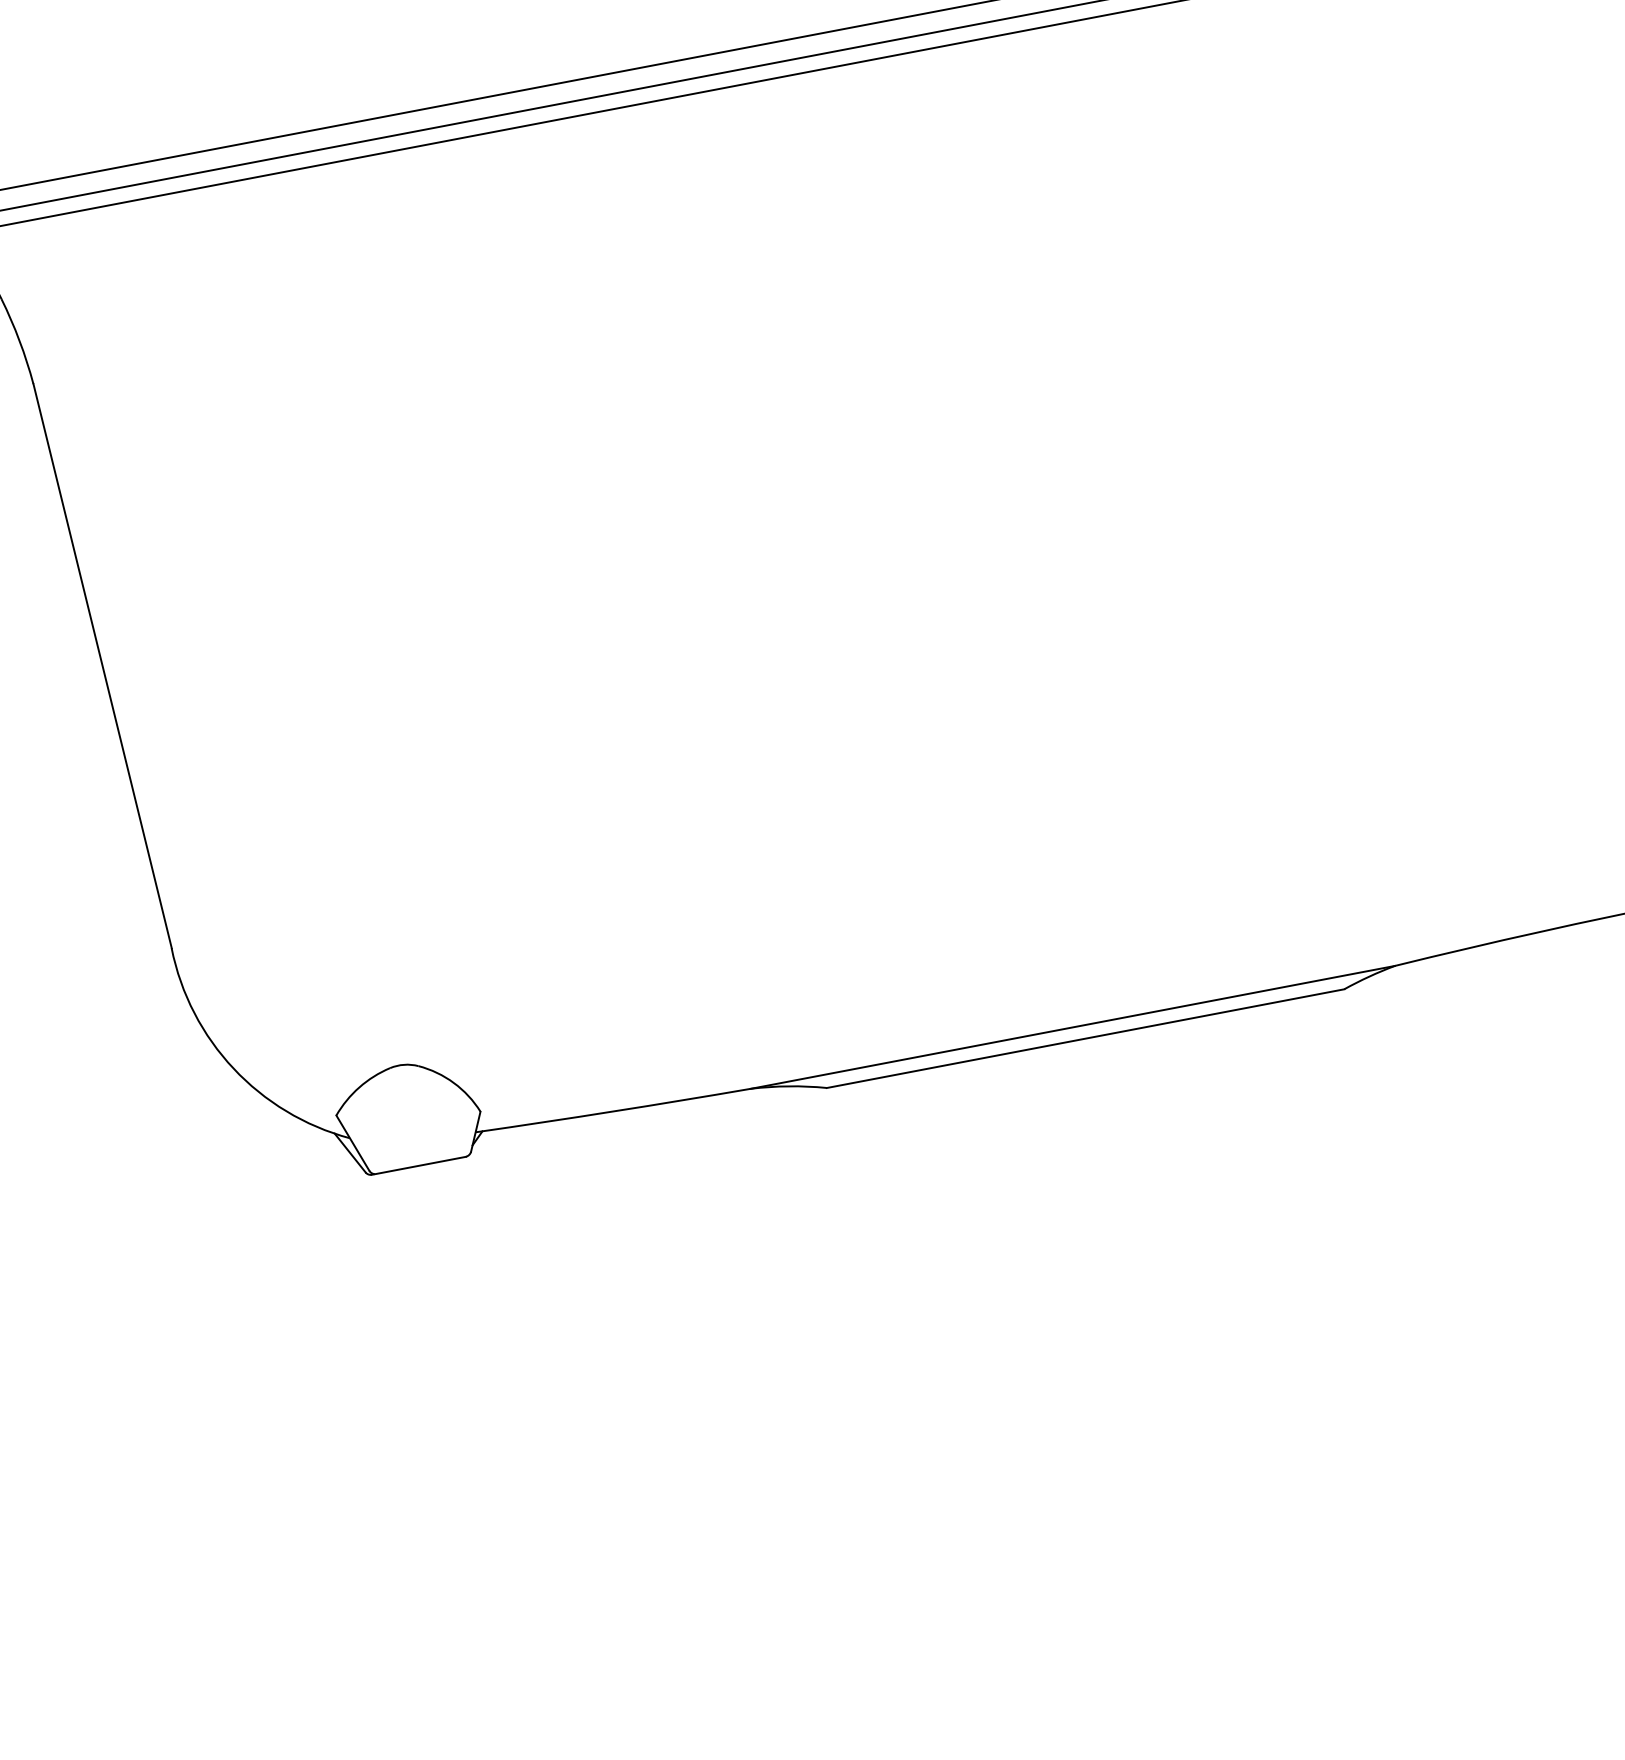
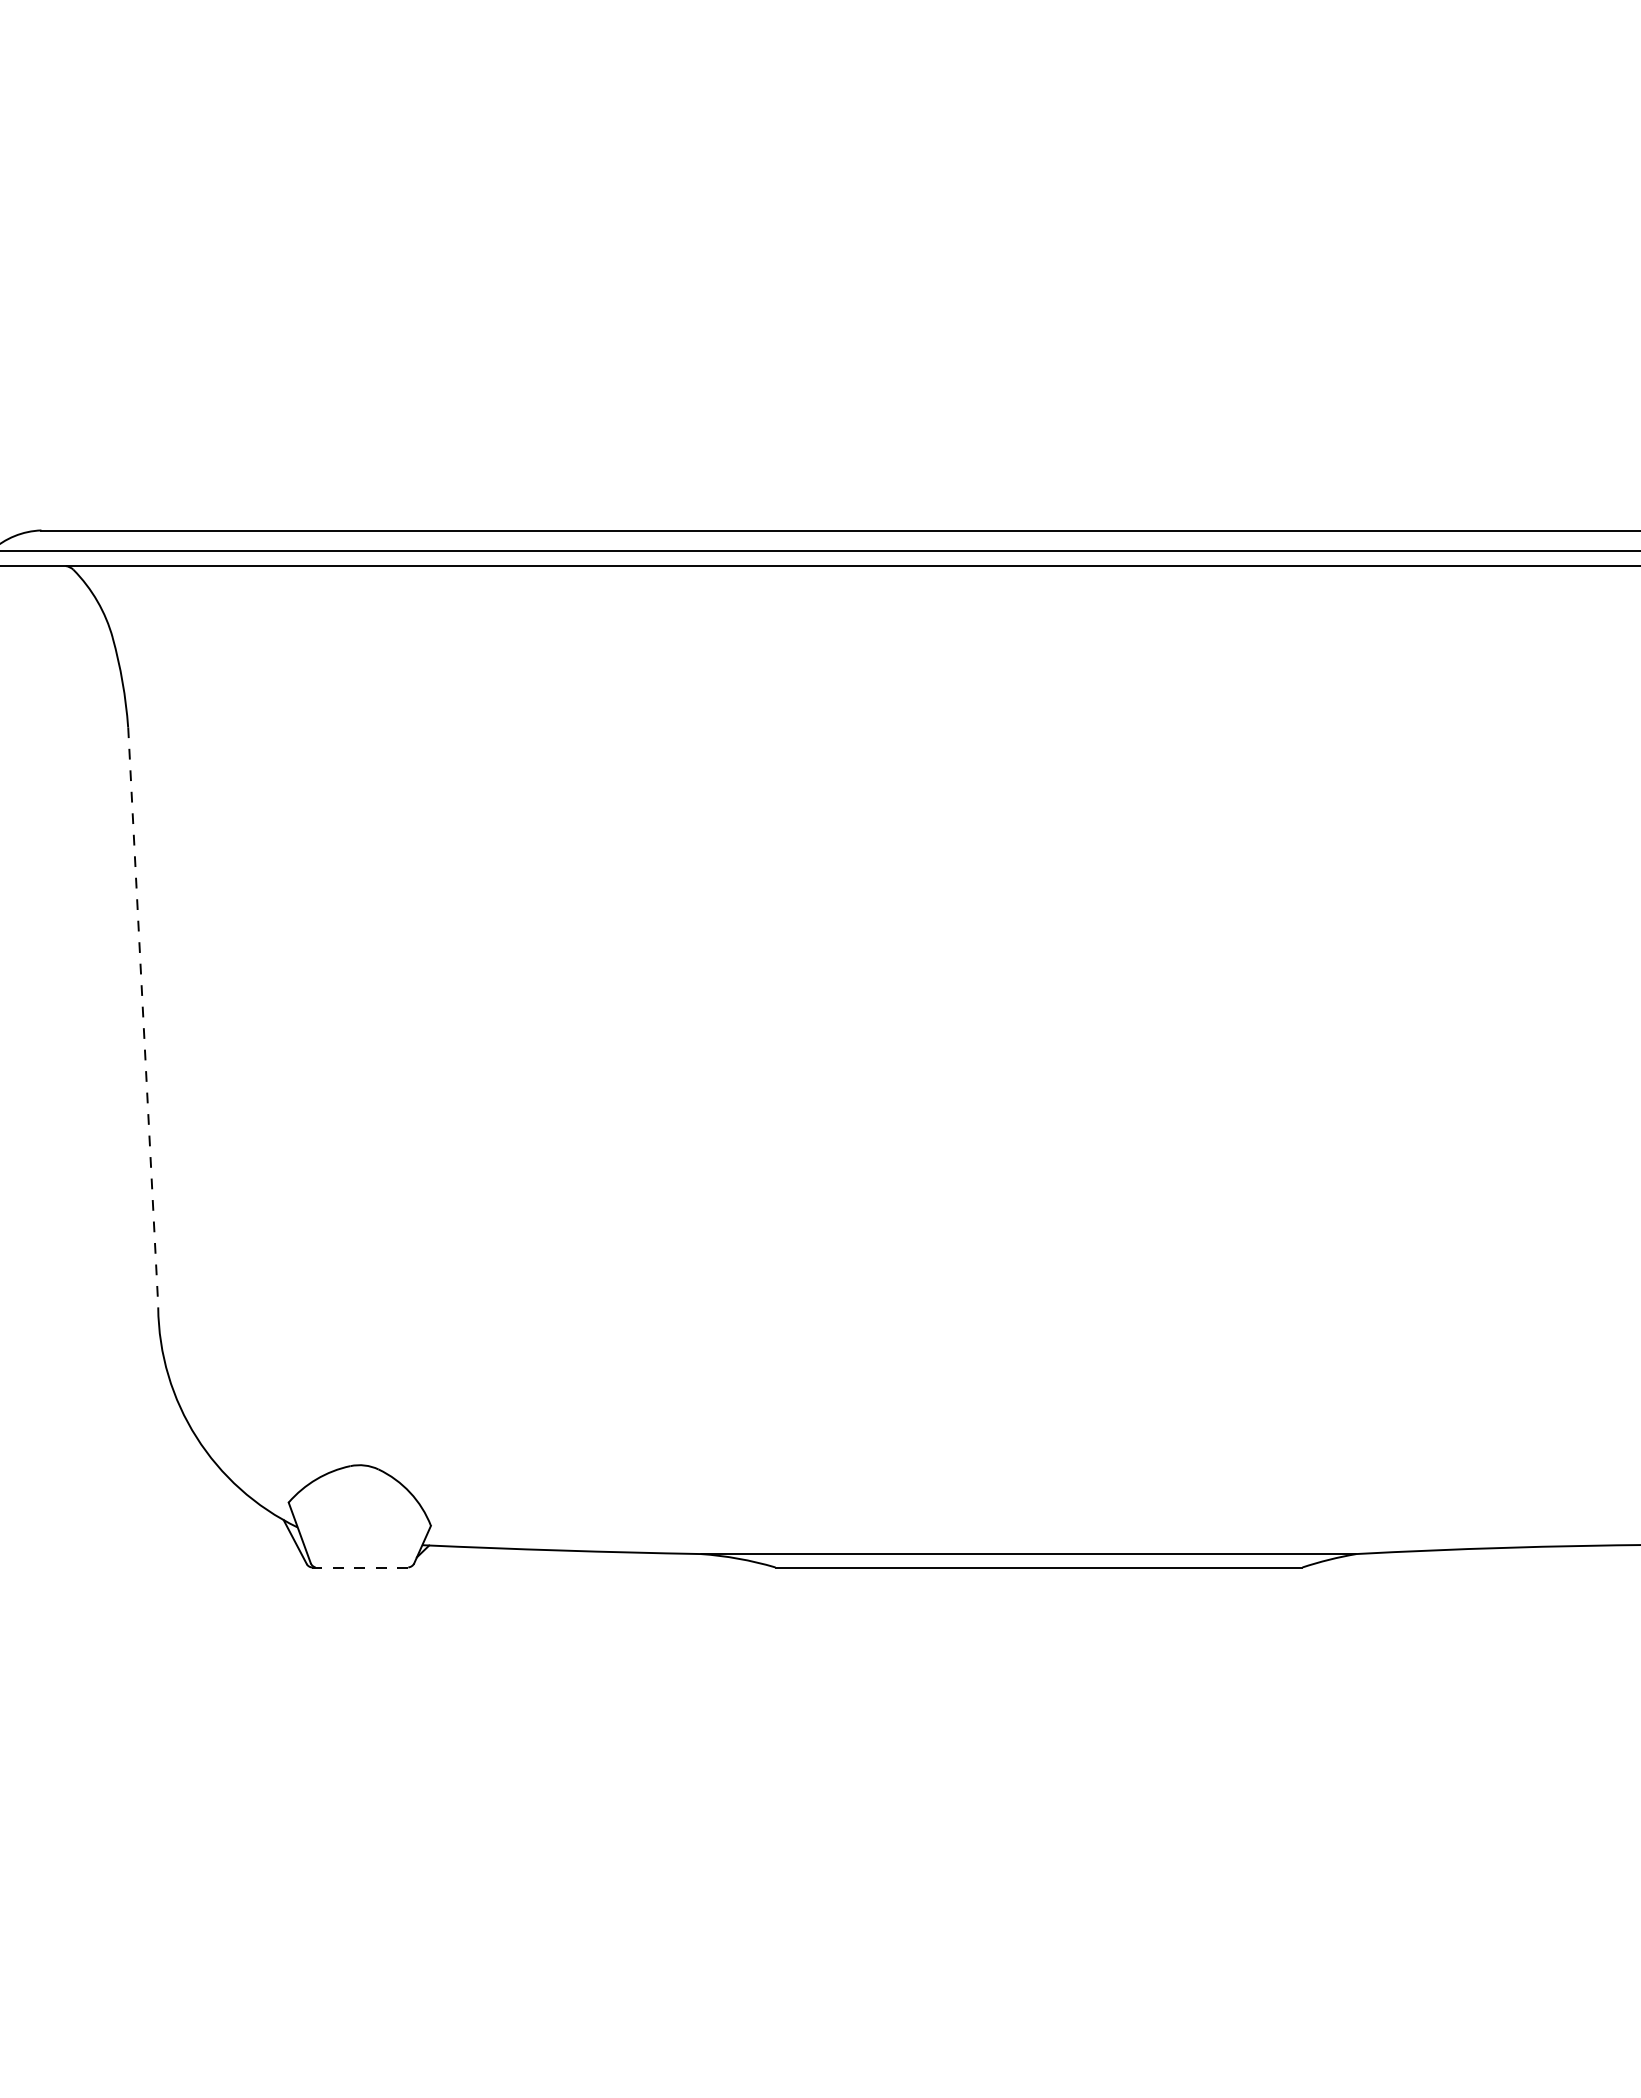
line: (102, 666) -> (143, 1017), solid -> dashed
line: (418, 1165) -> (359, 1567), solid -> dashed

